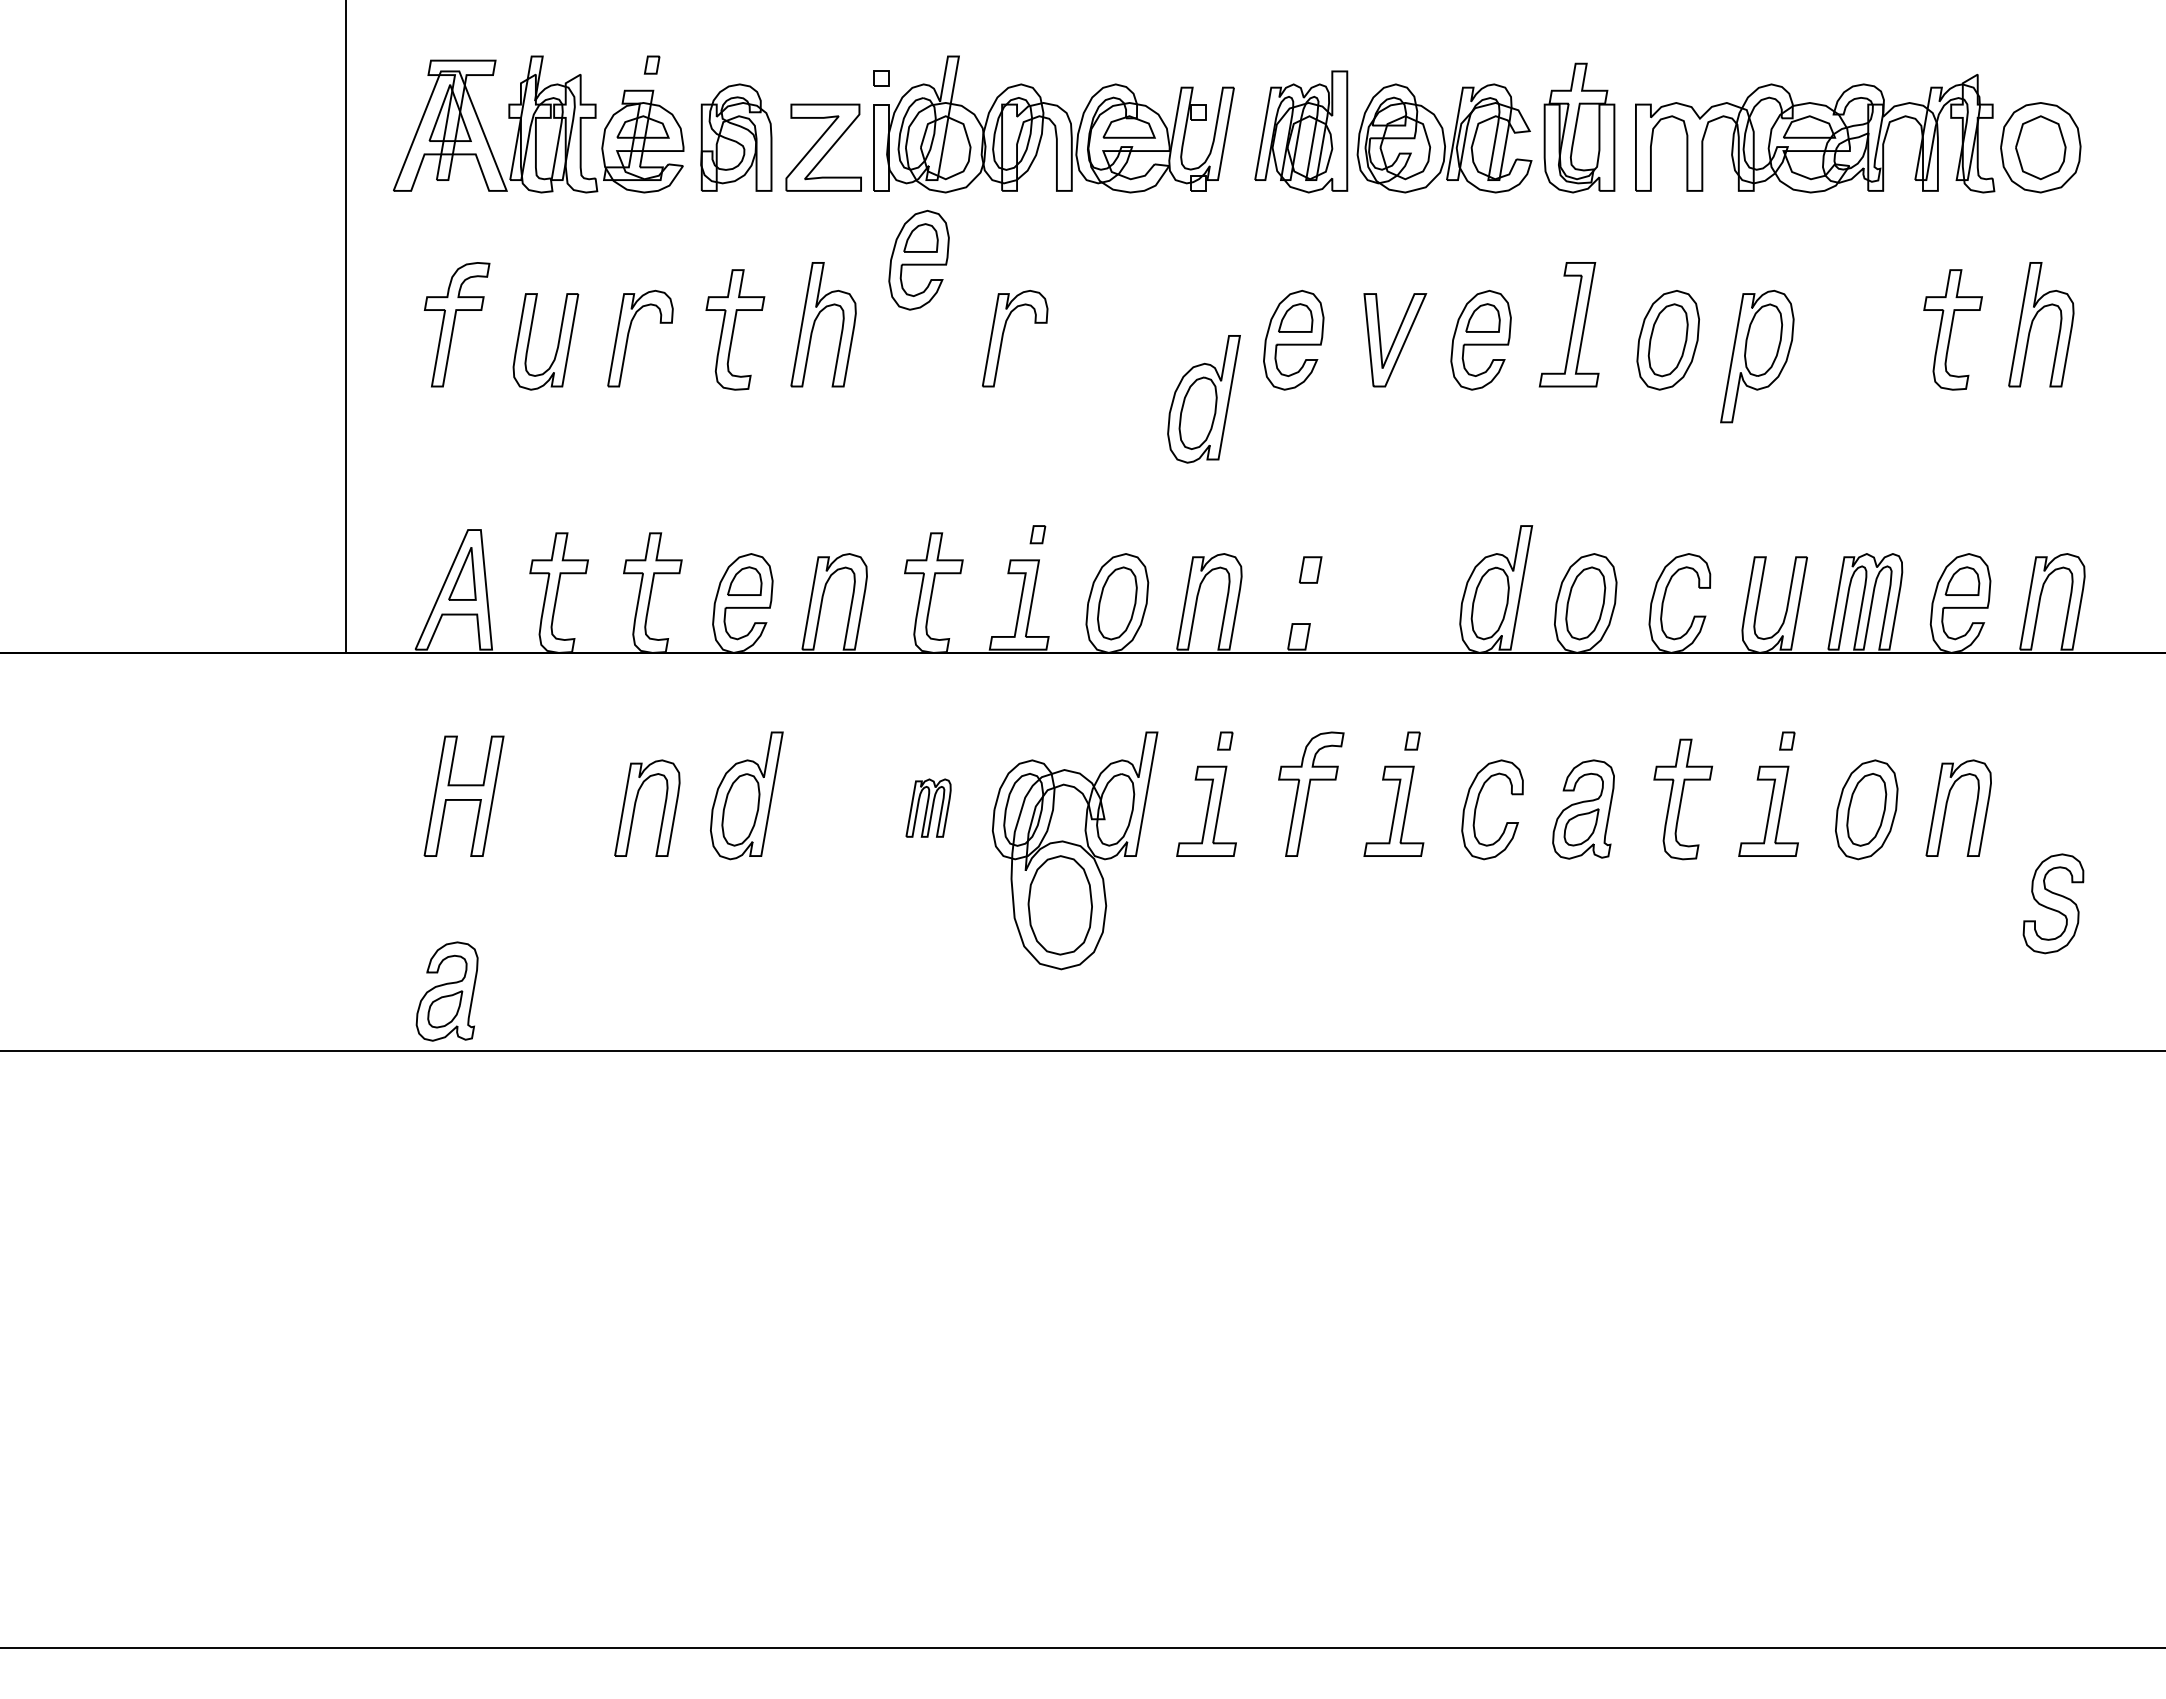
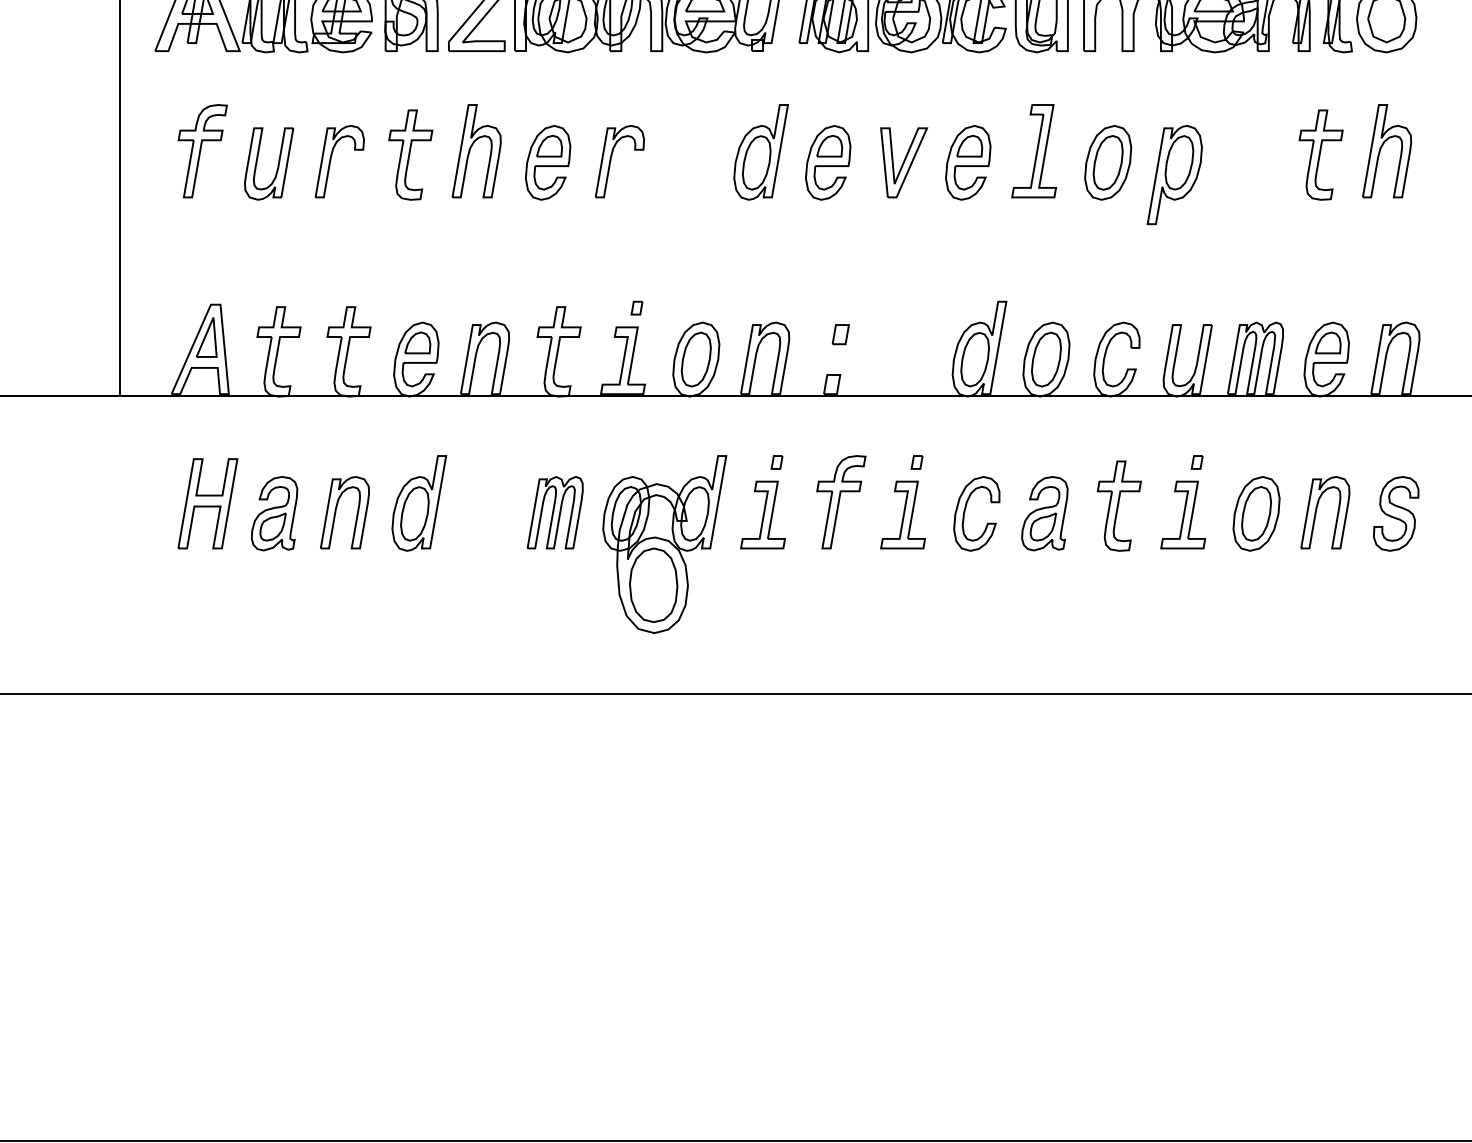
part: (918, 259) -> (547, 162), moved
part: (1203, 399) -> (760, 152), moved
part: (928, 807) -> (555, 512), size x1.67
part: (2053, 903) -> (1396, 513), moved
part: (446, 991) -> (274, 513), moved

